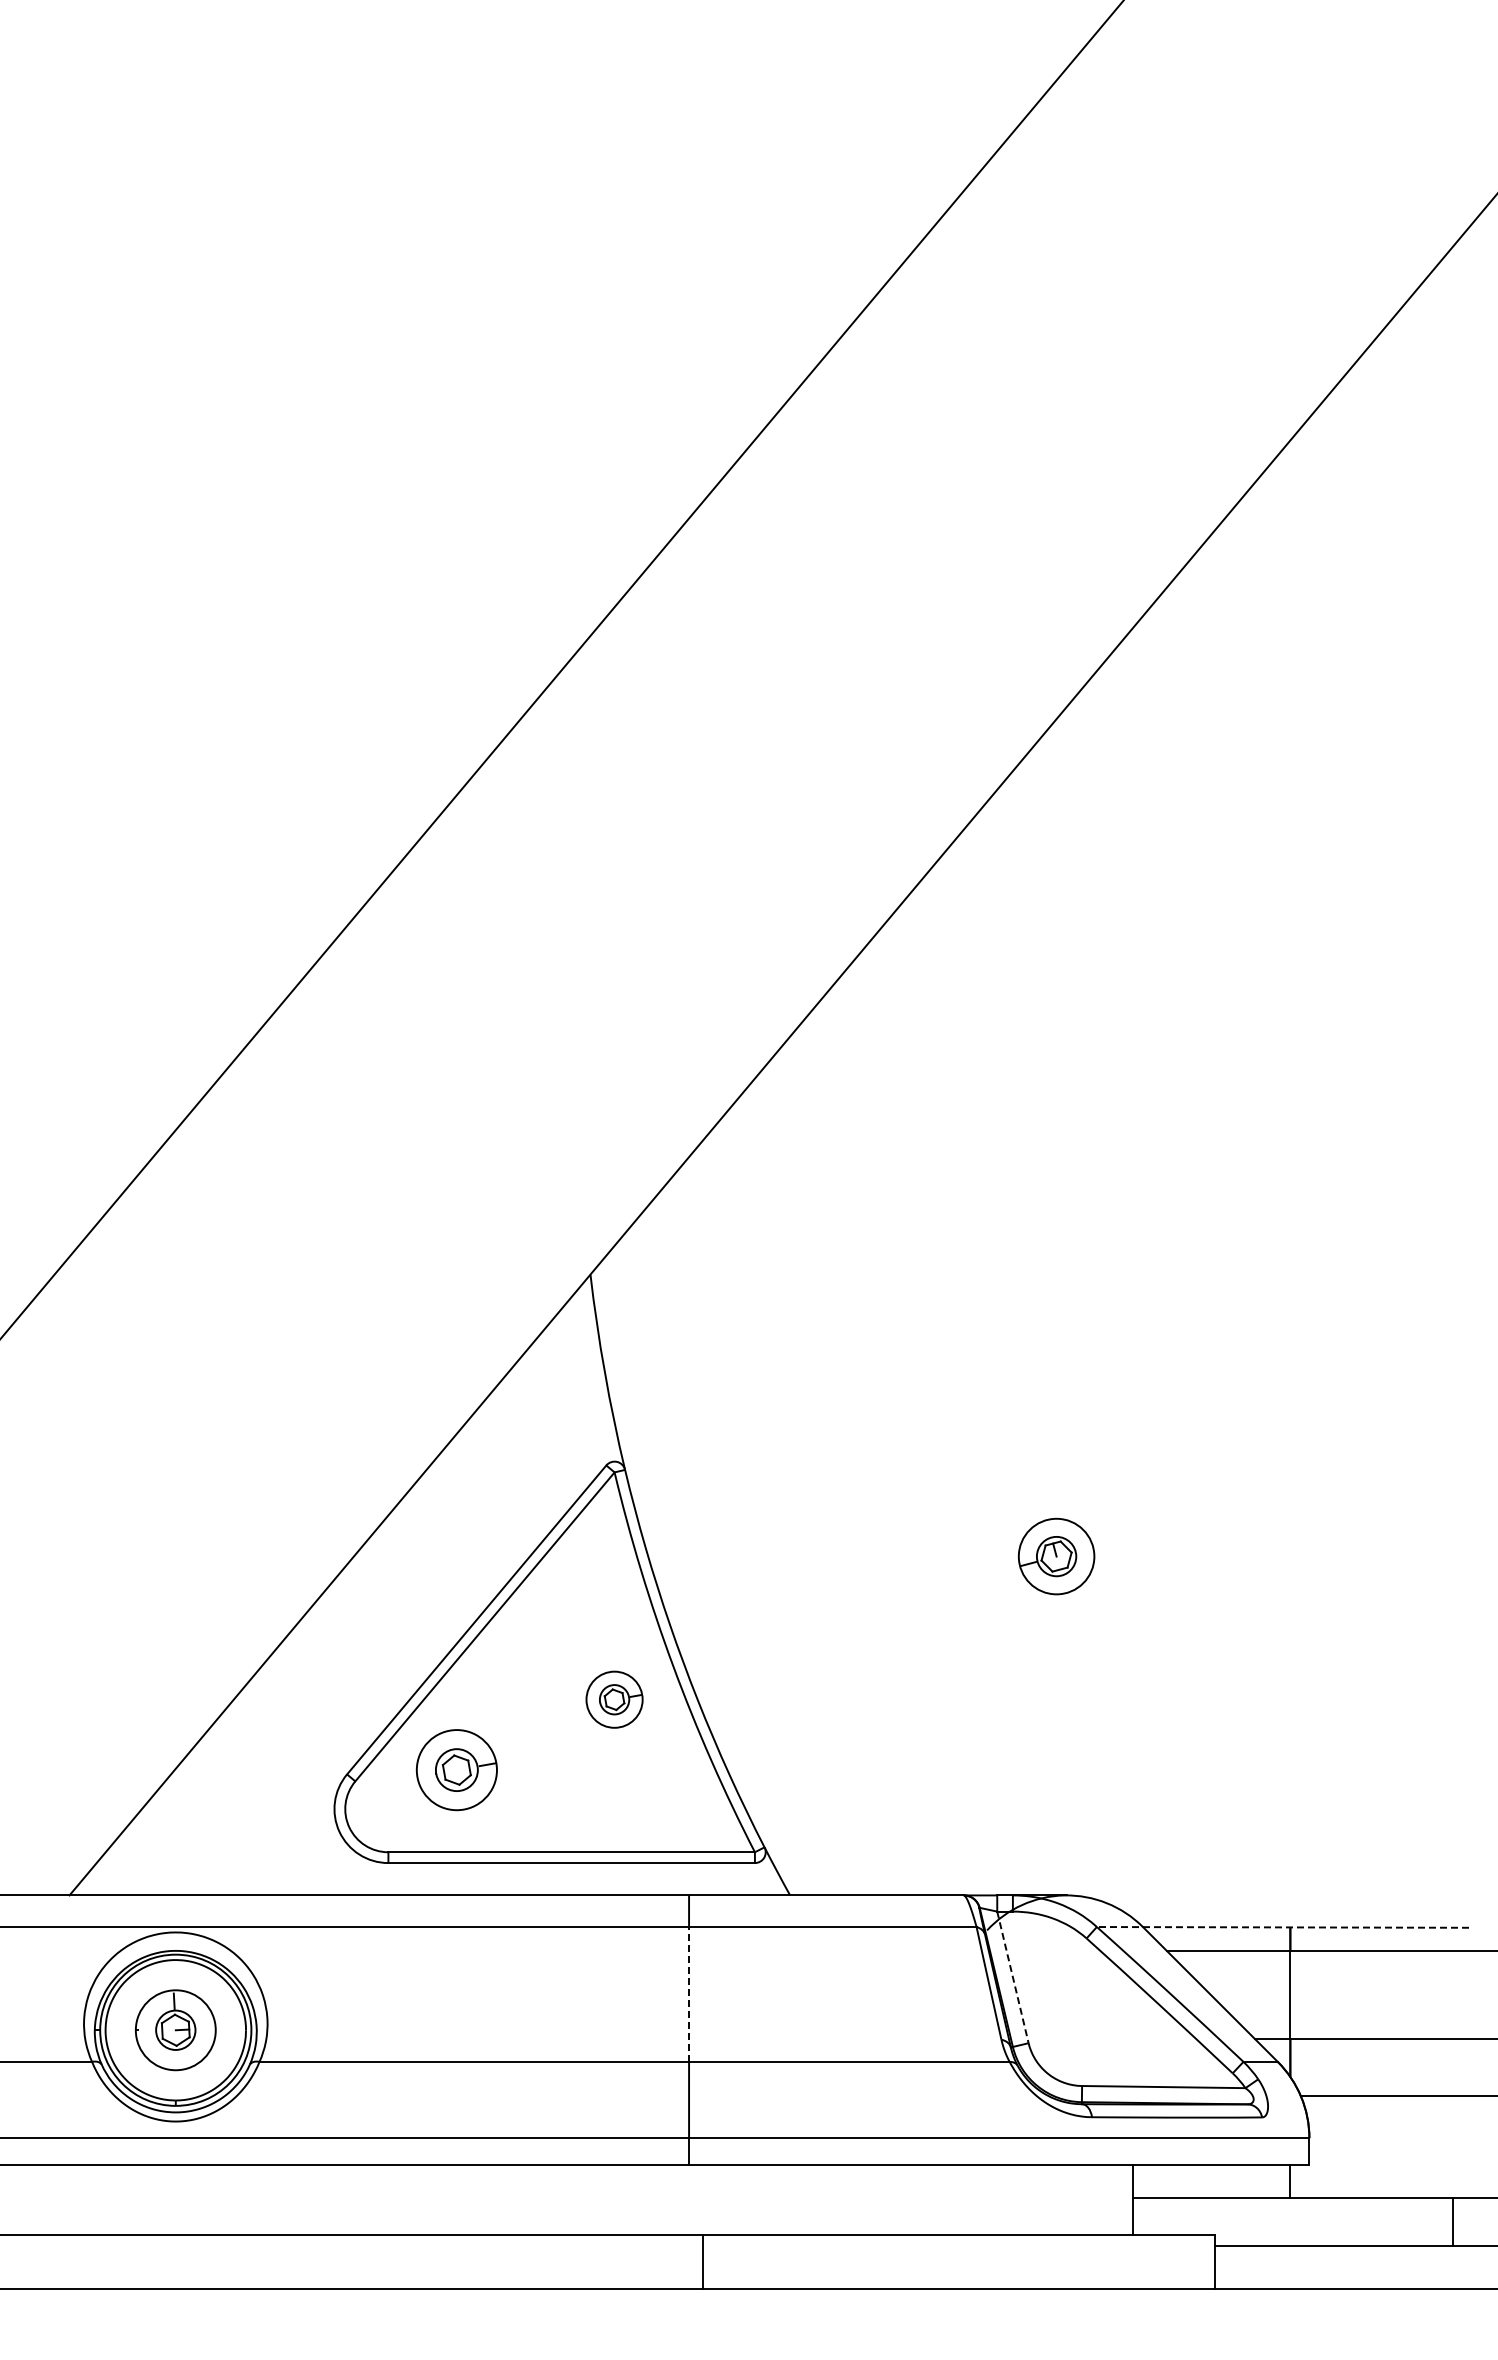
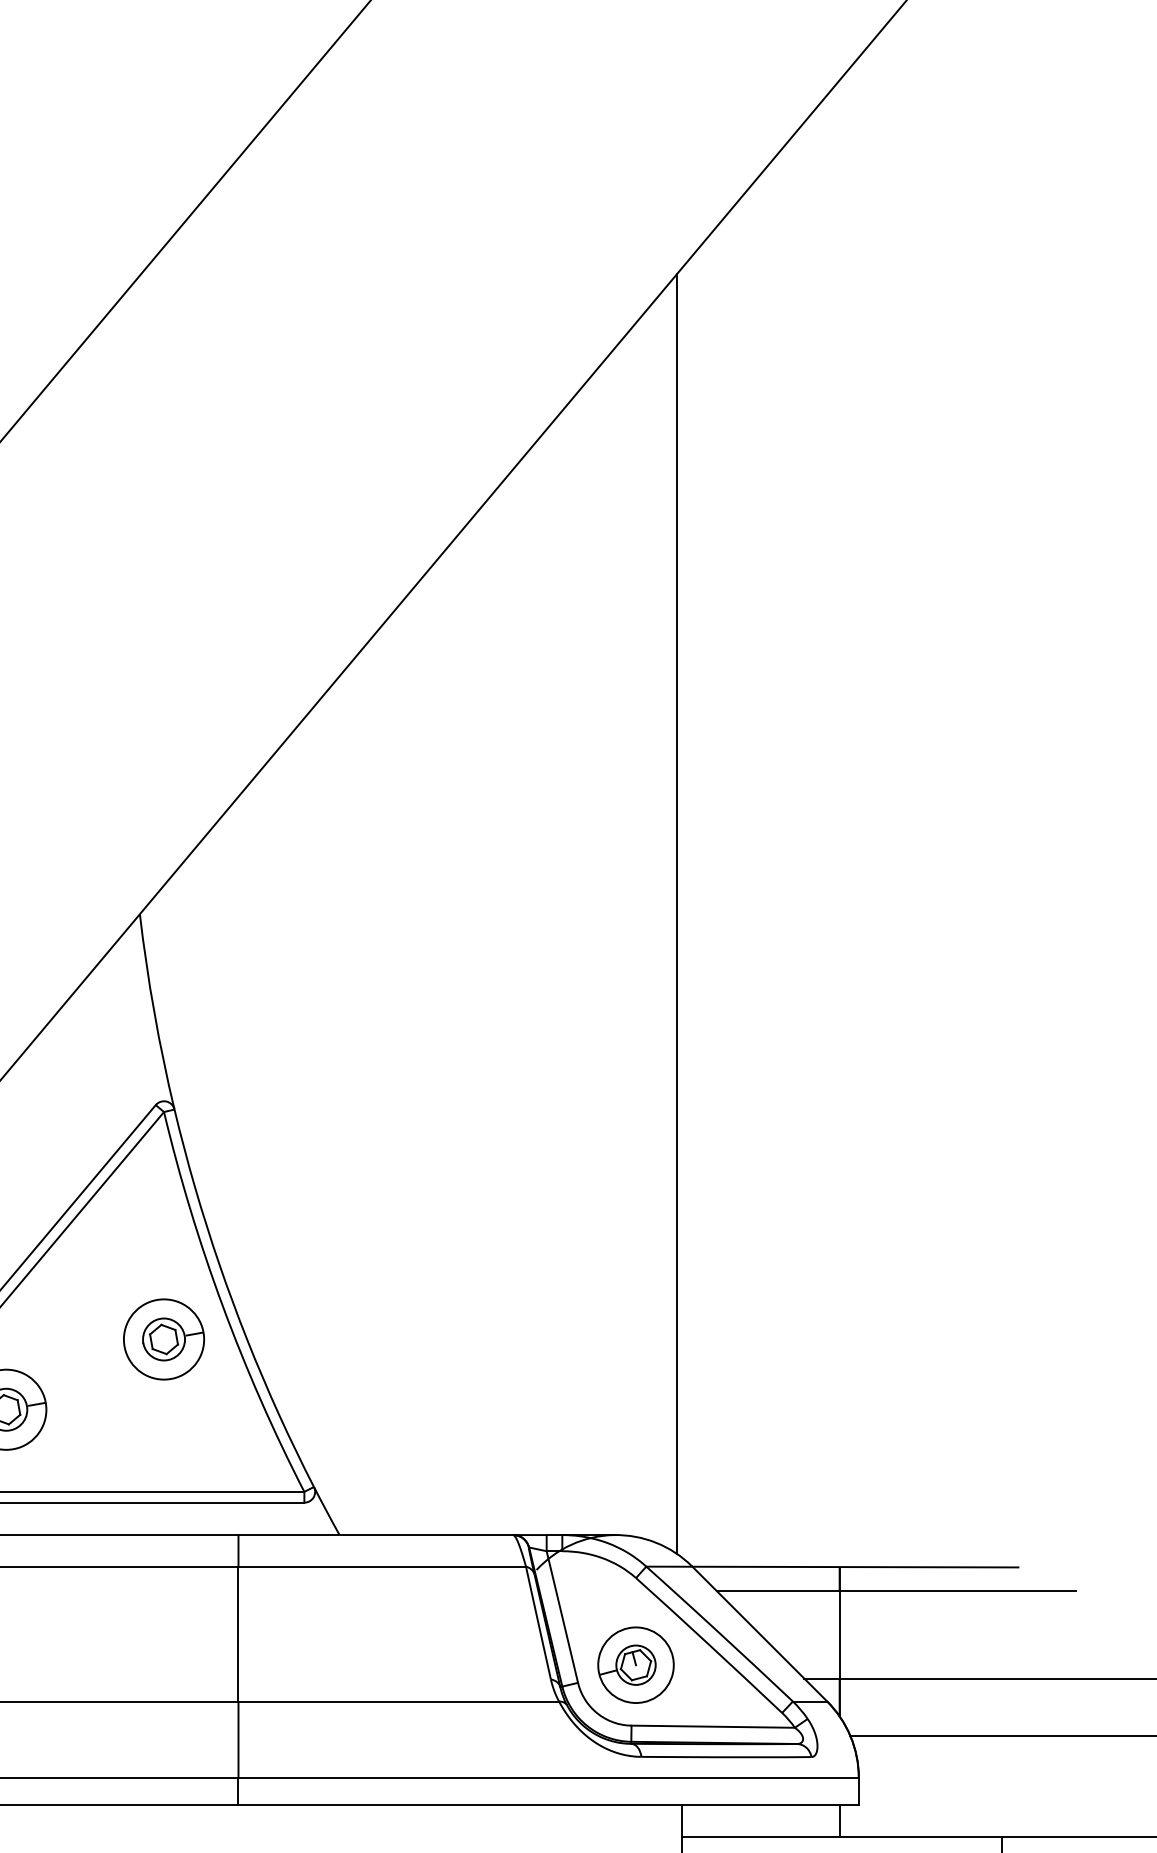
line: (1127, 1274) -> (676, 914), added
part: (1056, 1556) -> (635, 1665), moved
part: (614, 1699) -> (163, 1339), size x1.43
line: (1282, 1927) -> (831, 1567), dashed -> solid
line: (1012, 1977) -> (561, 1617), dashed -> solid
line: (689, 1993) -> (238, 1633), dashed -> solid

